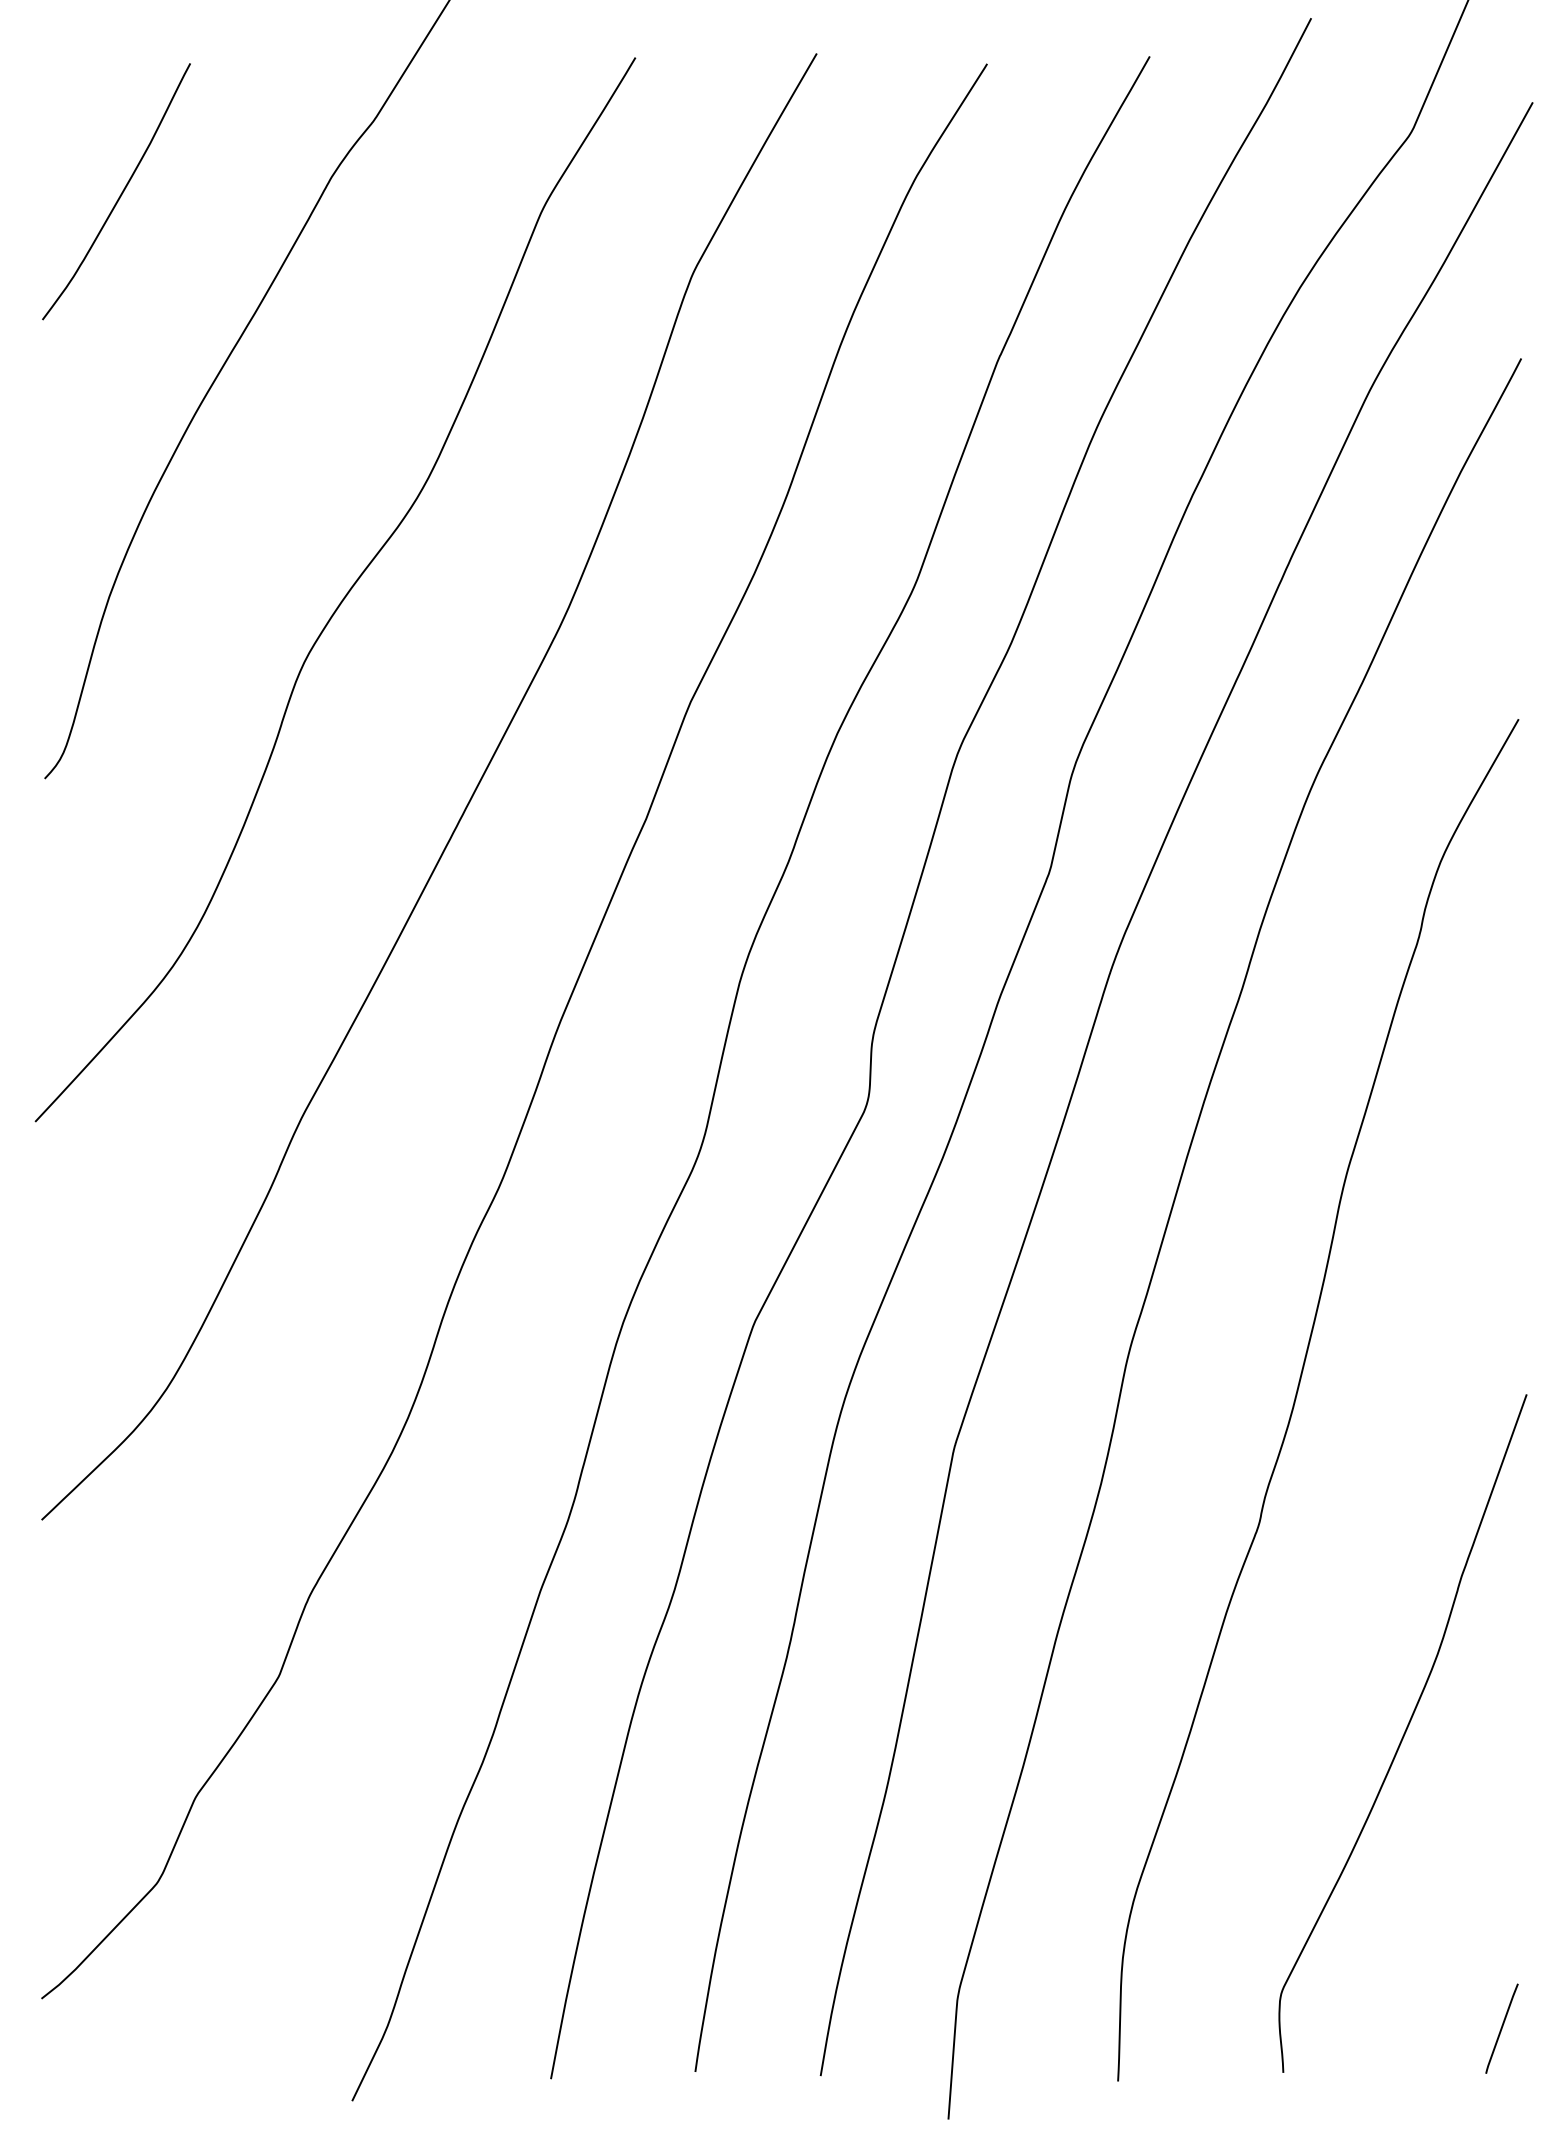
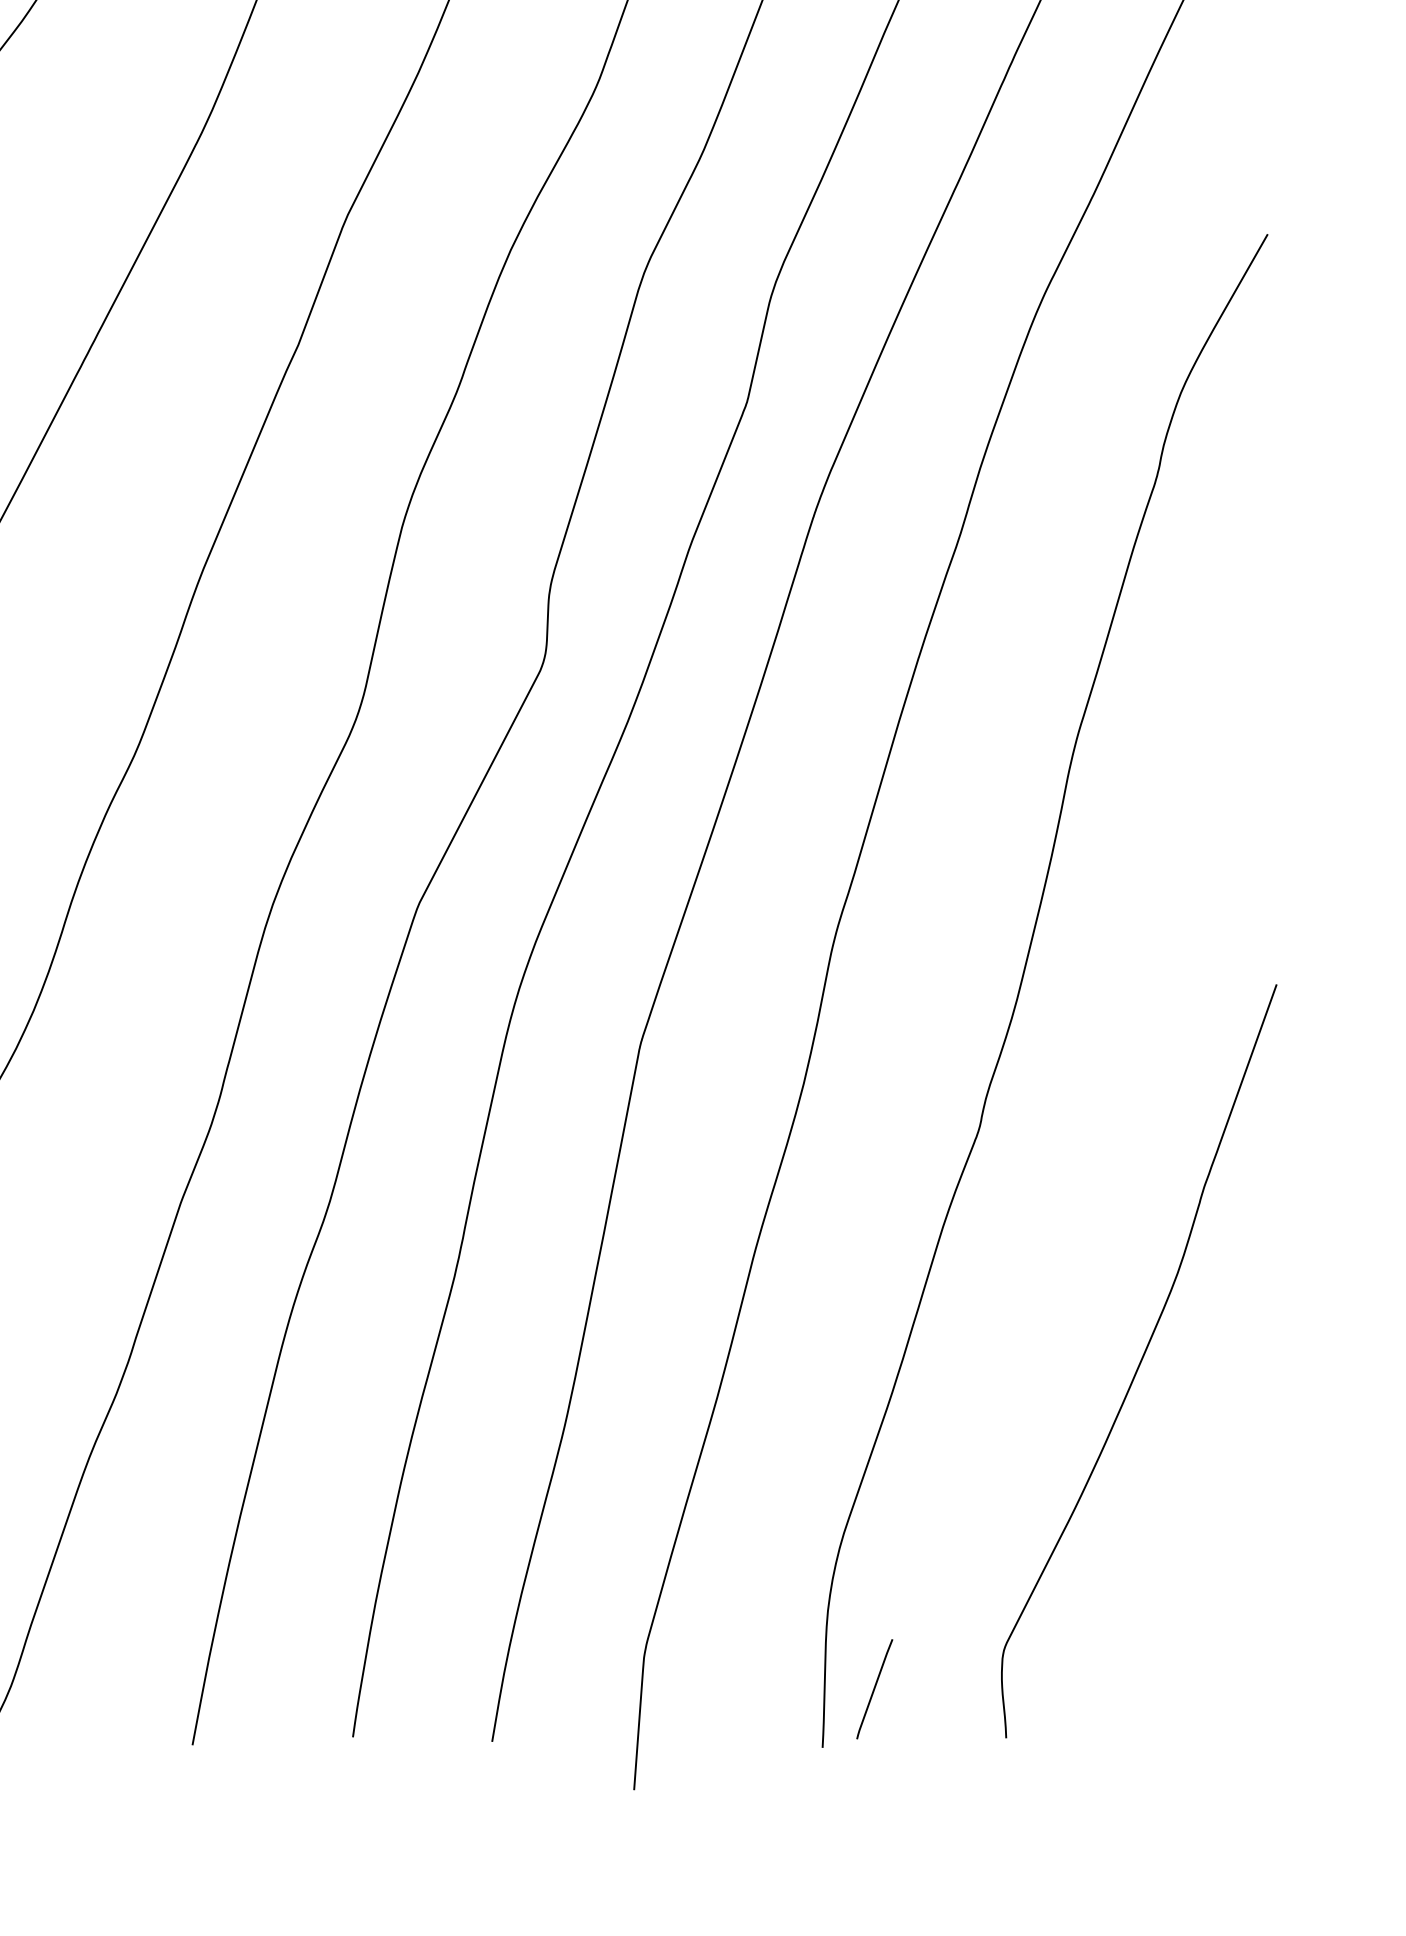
line: (1501, 2028) -> (874, 1688), moved

